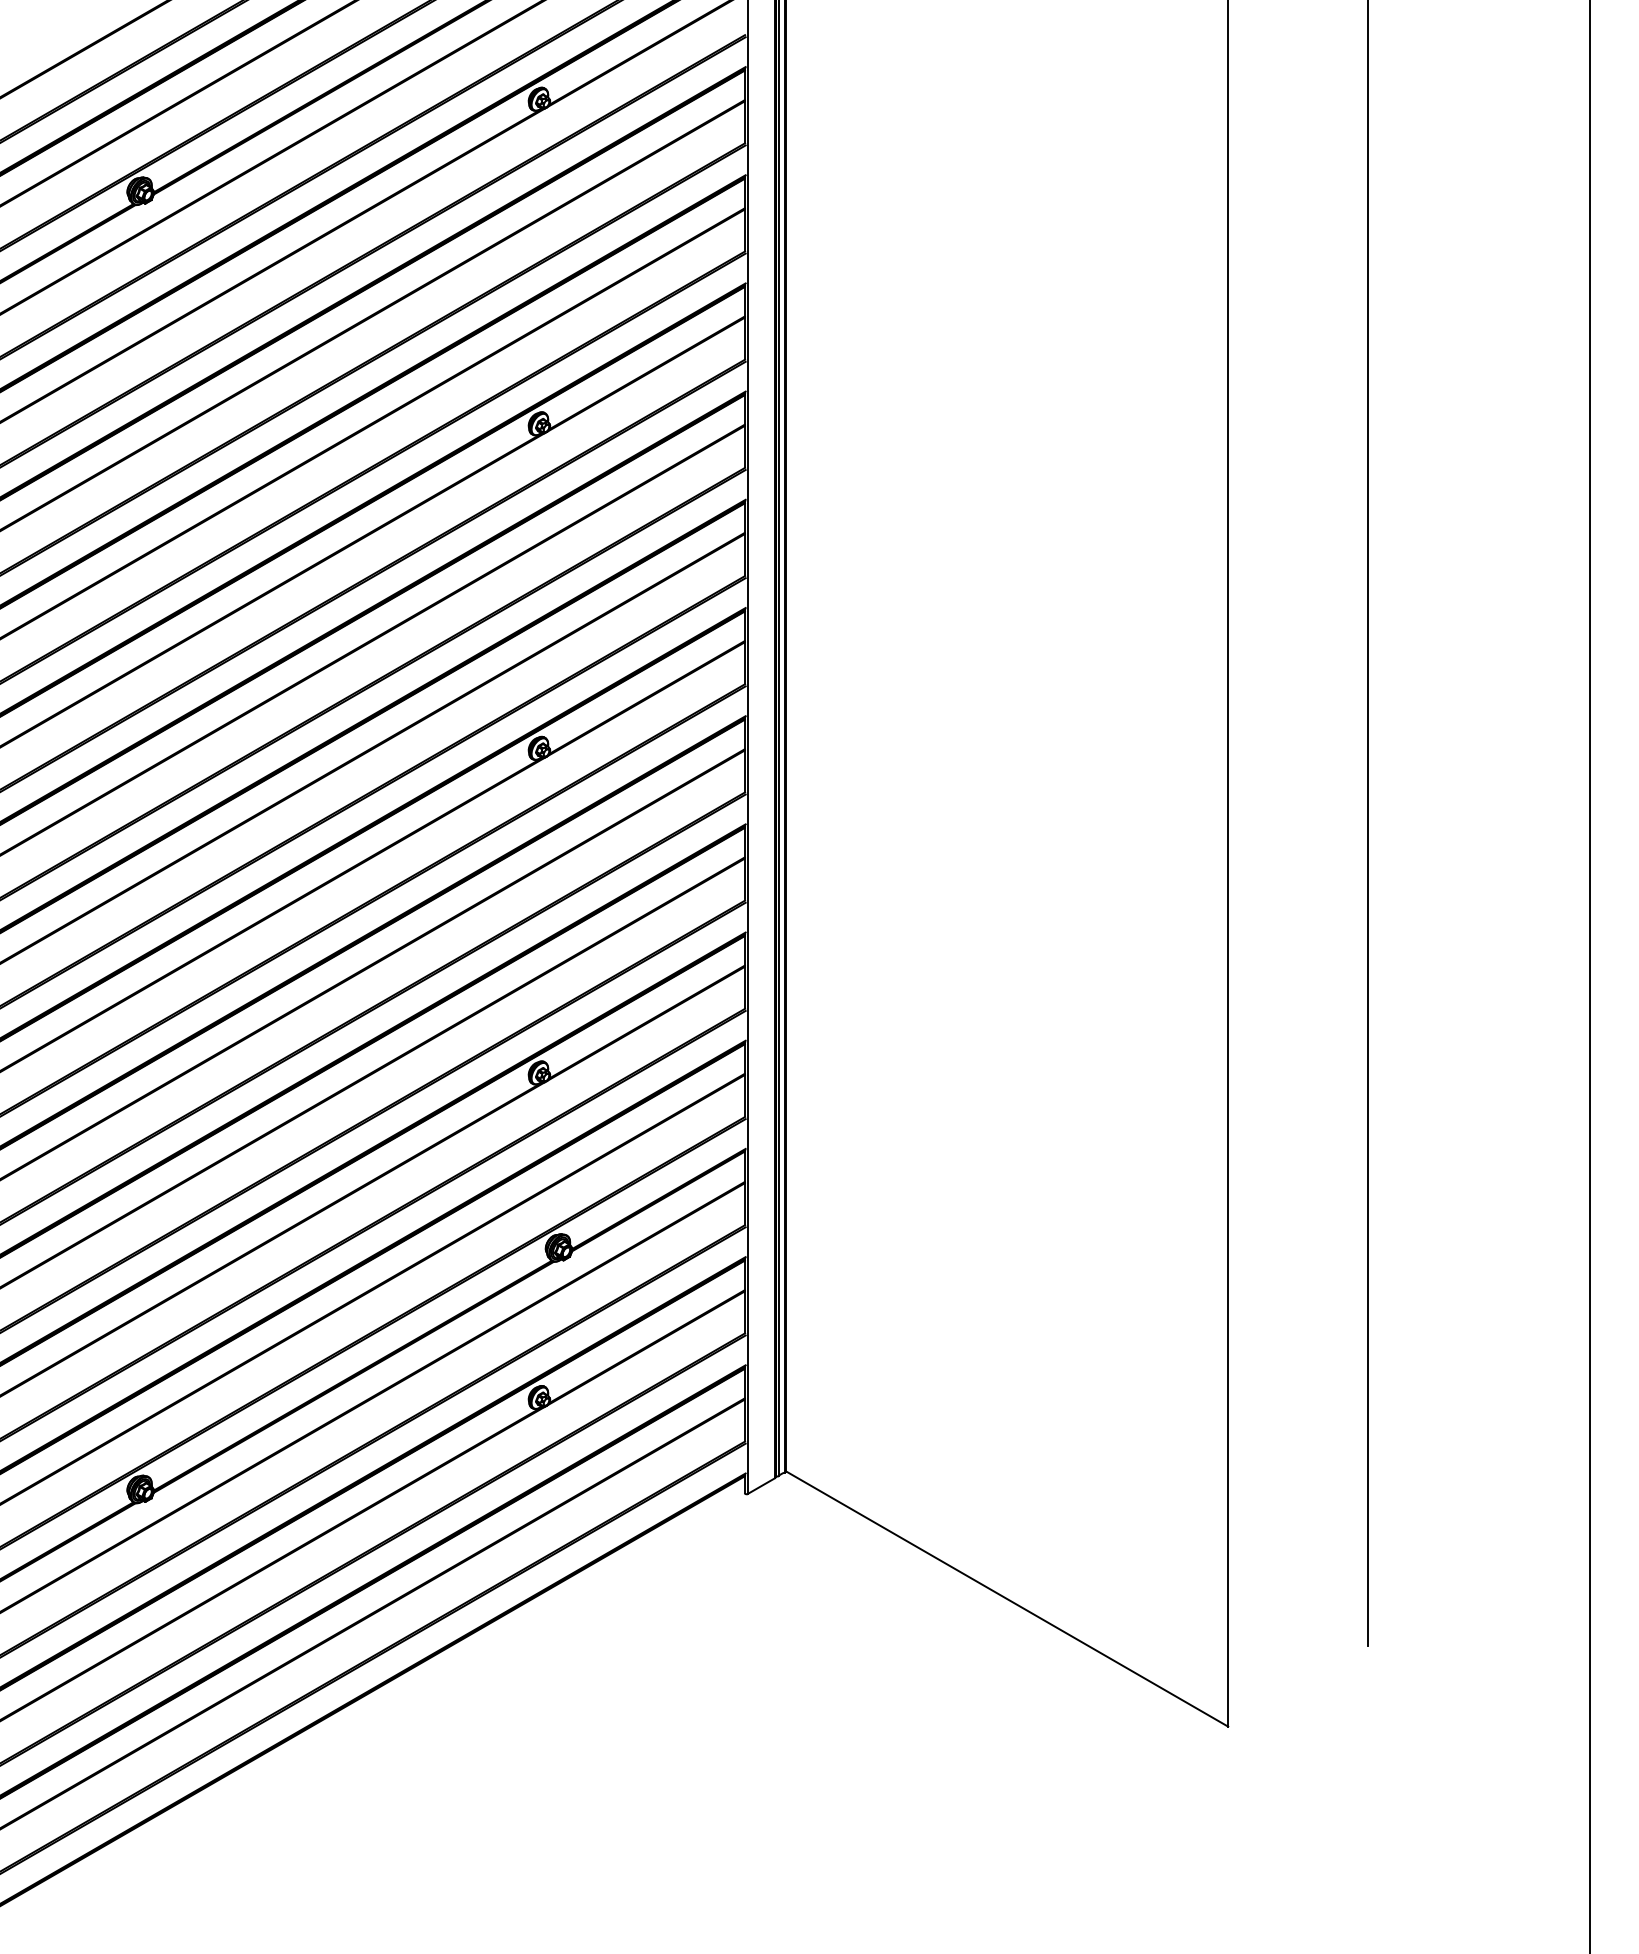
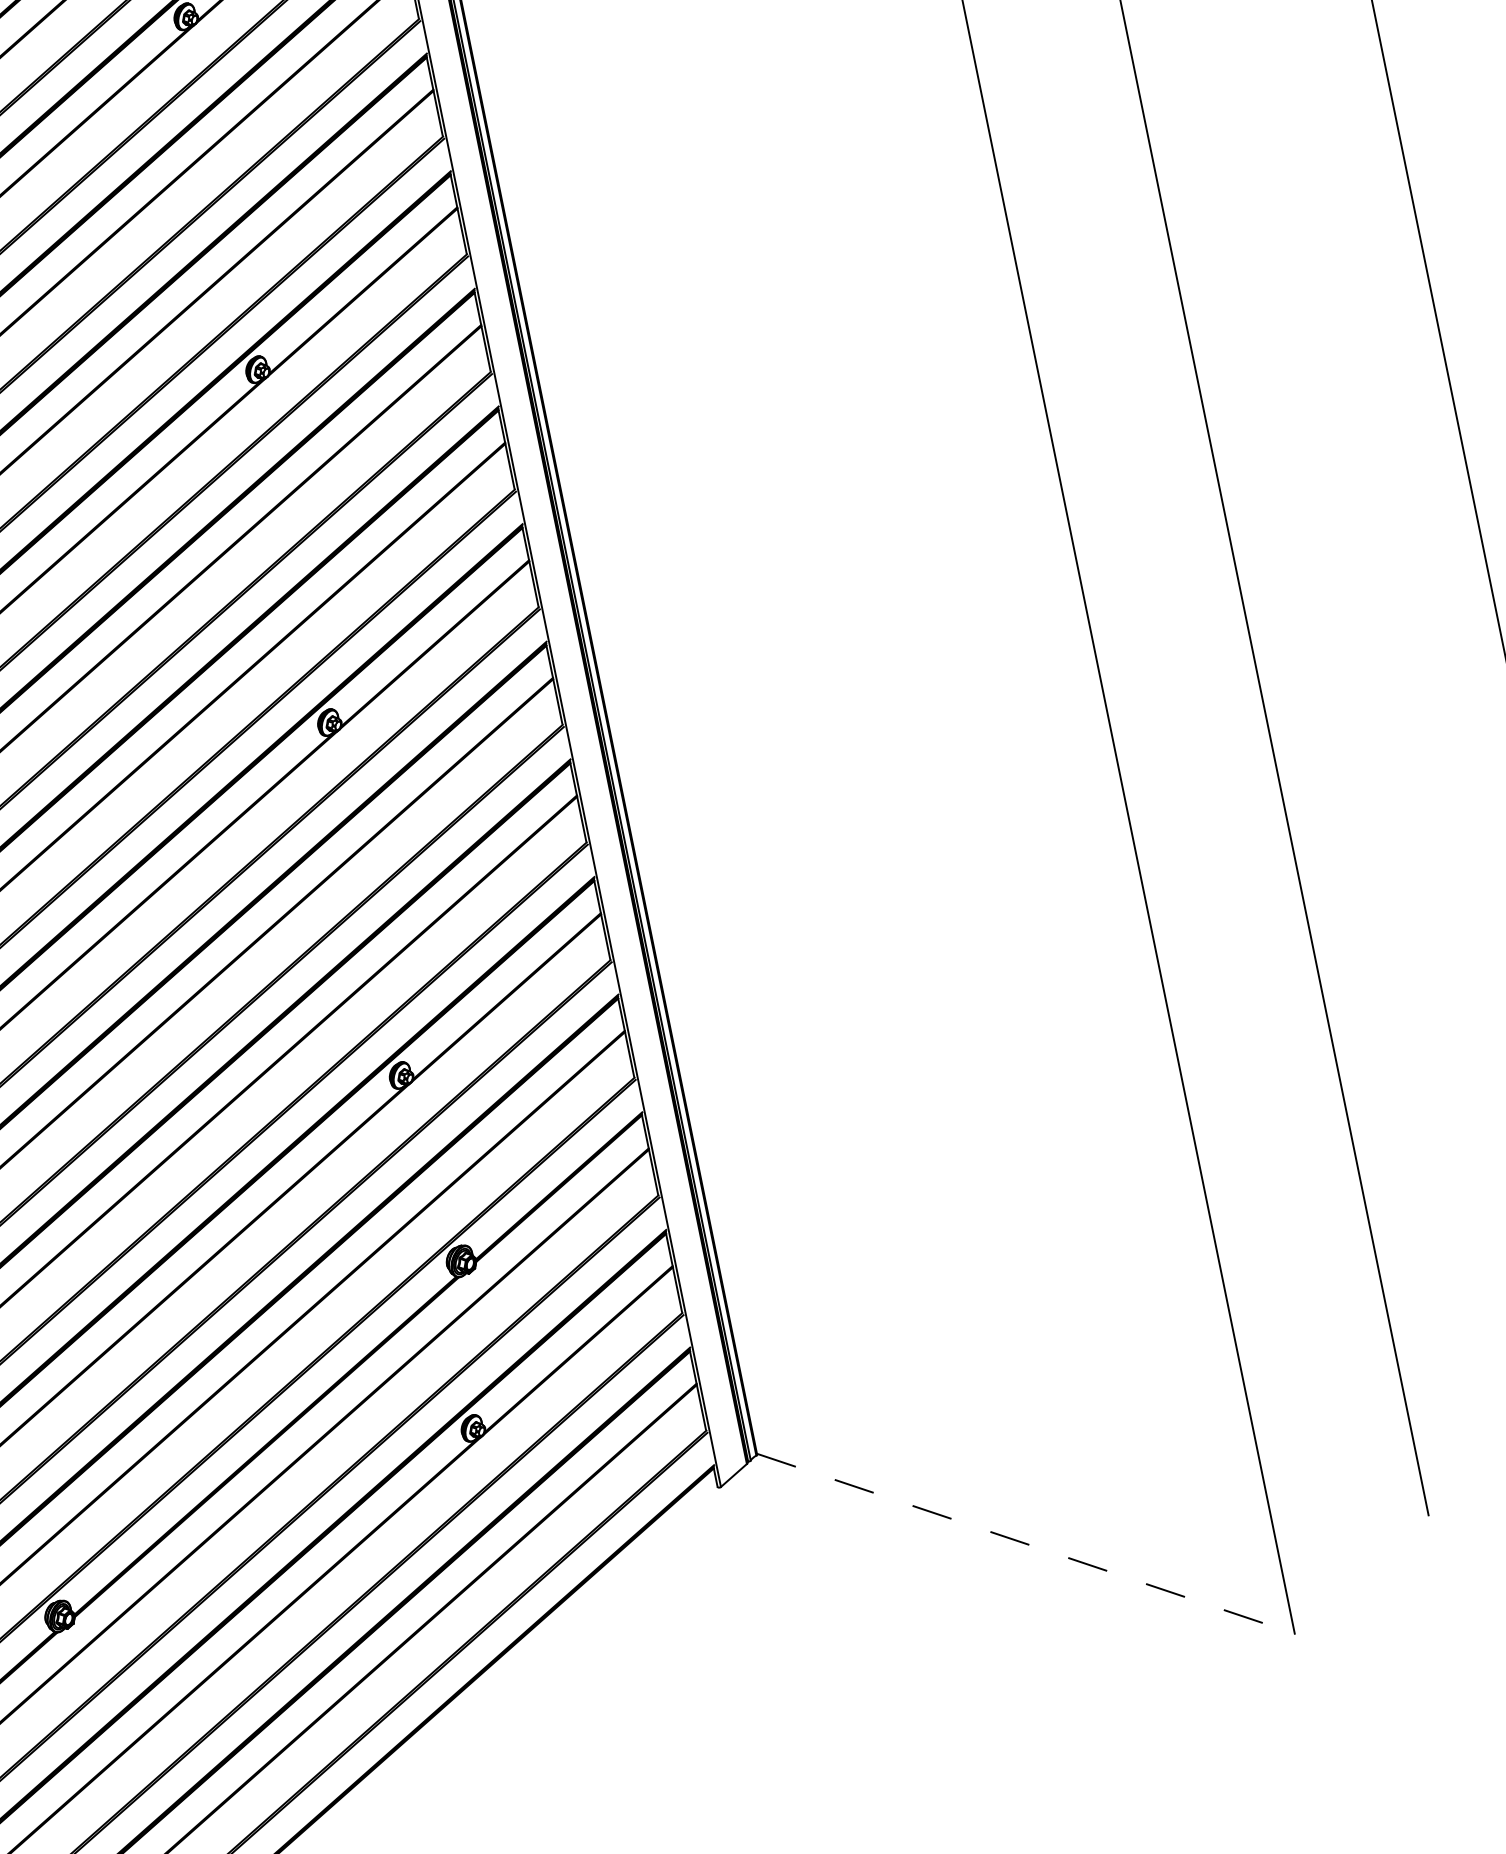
line: (1006, 1598) -> (1025, 1543), solid -> dashed

